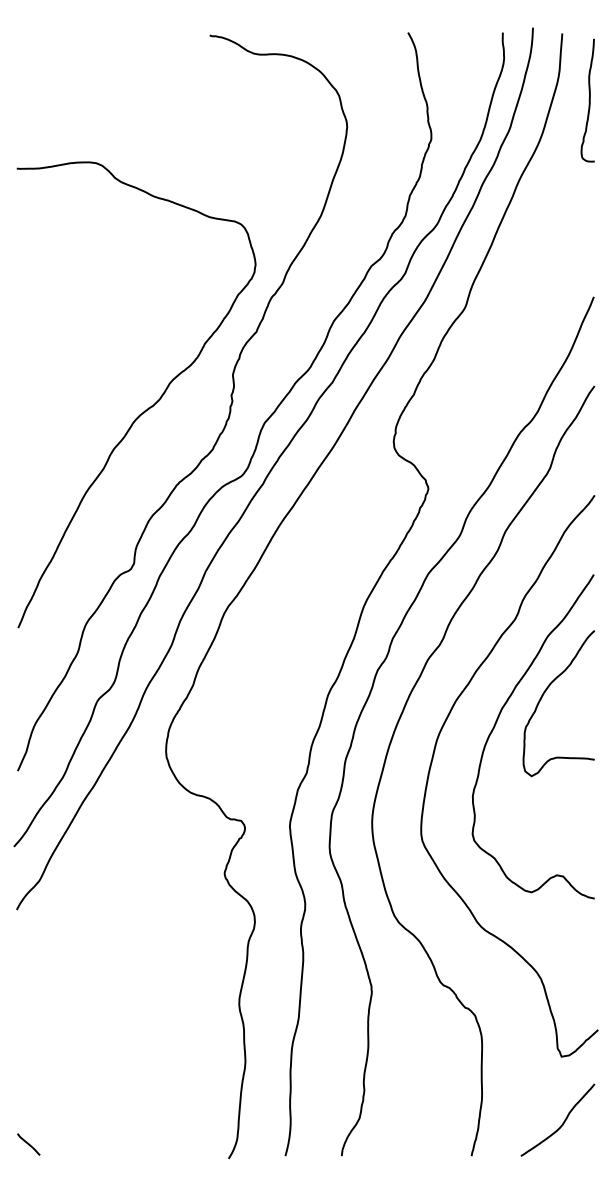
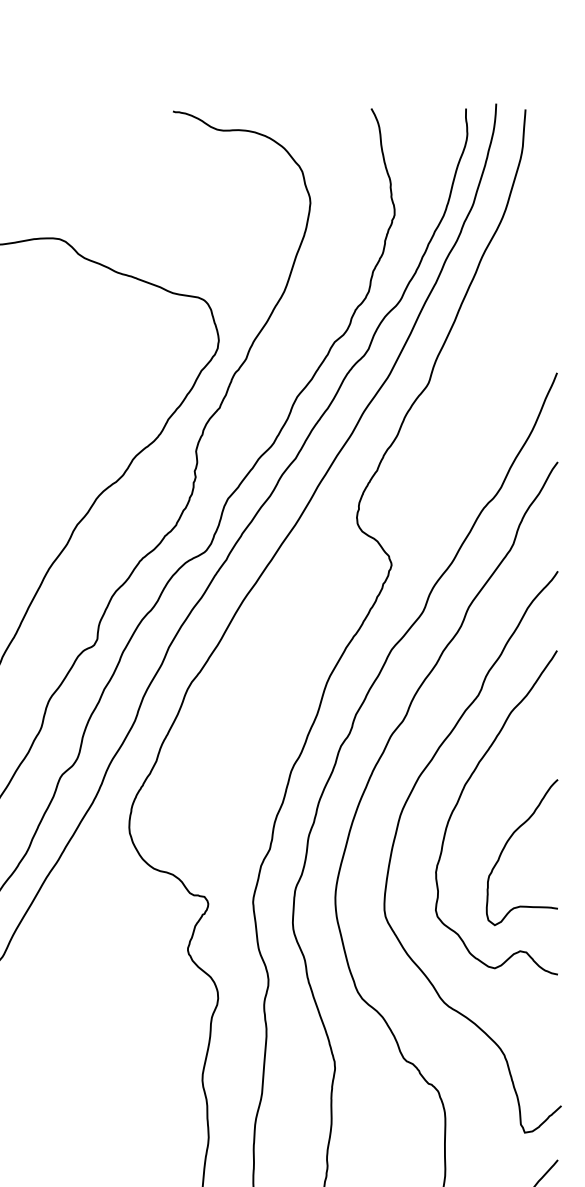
curve: (588, 100) -> (551, 176), removed
curve: (544, 694) -> (507, 843), moved

